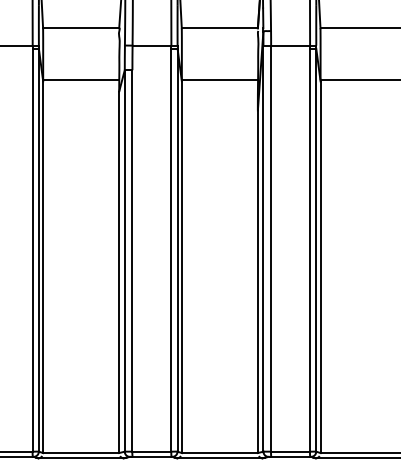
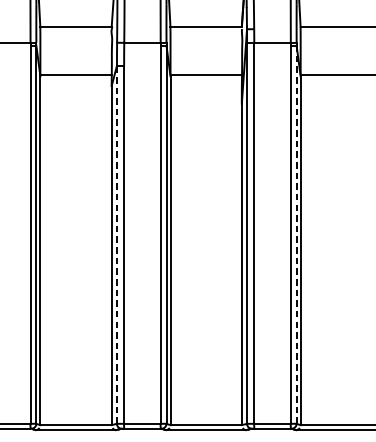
line: (316, 249) -> (296, 234), solid -> dashed
line: (124, 260) -> (116, 244), solid -> dashed

